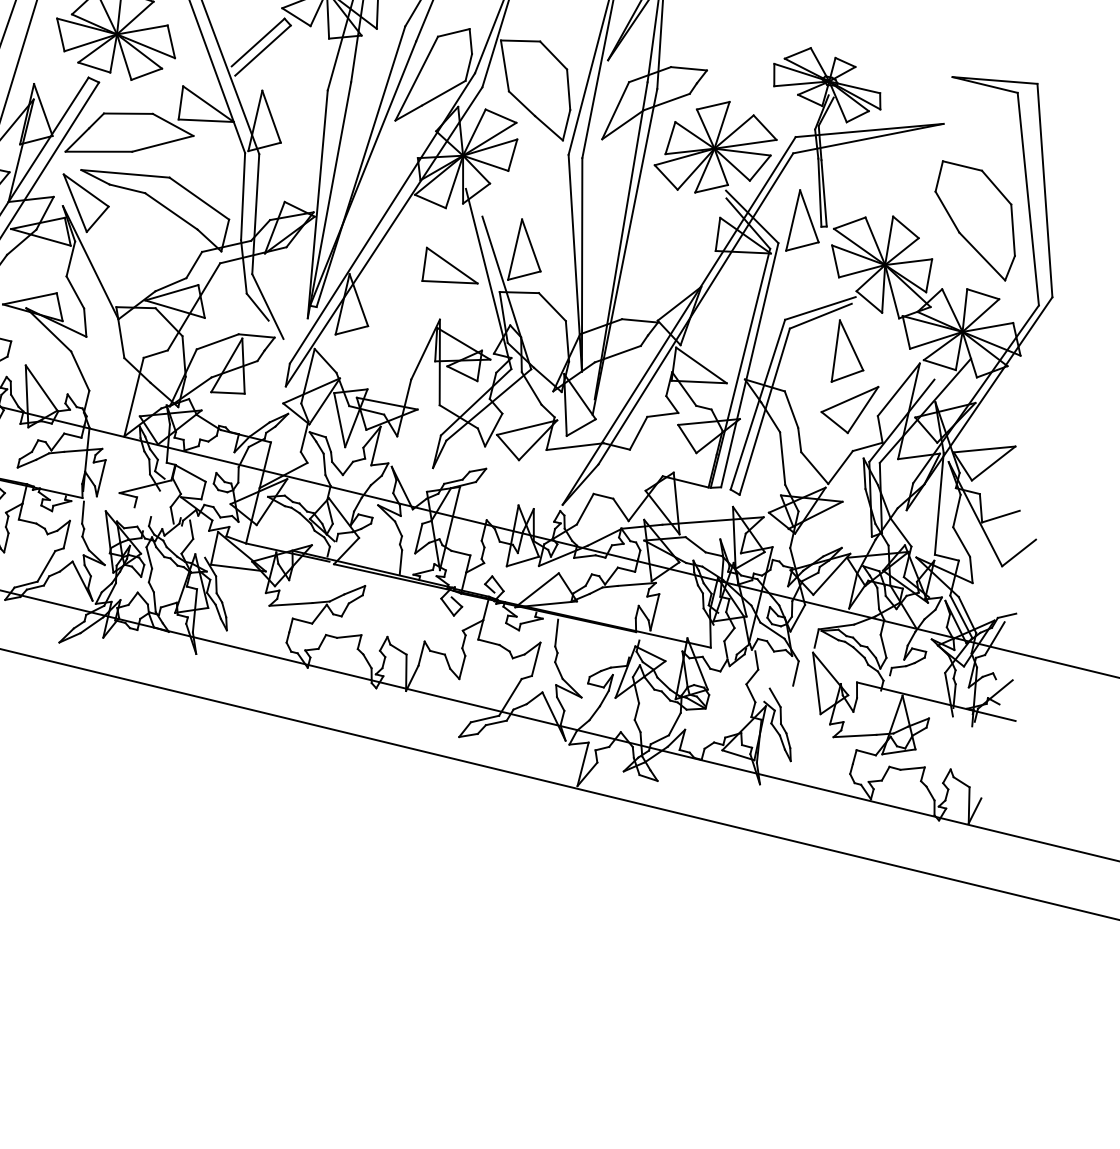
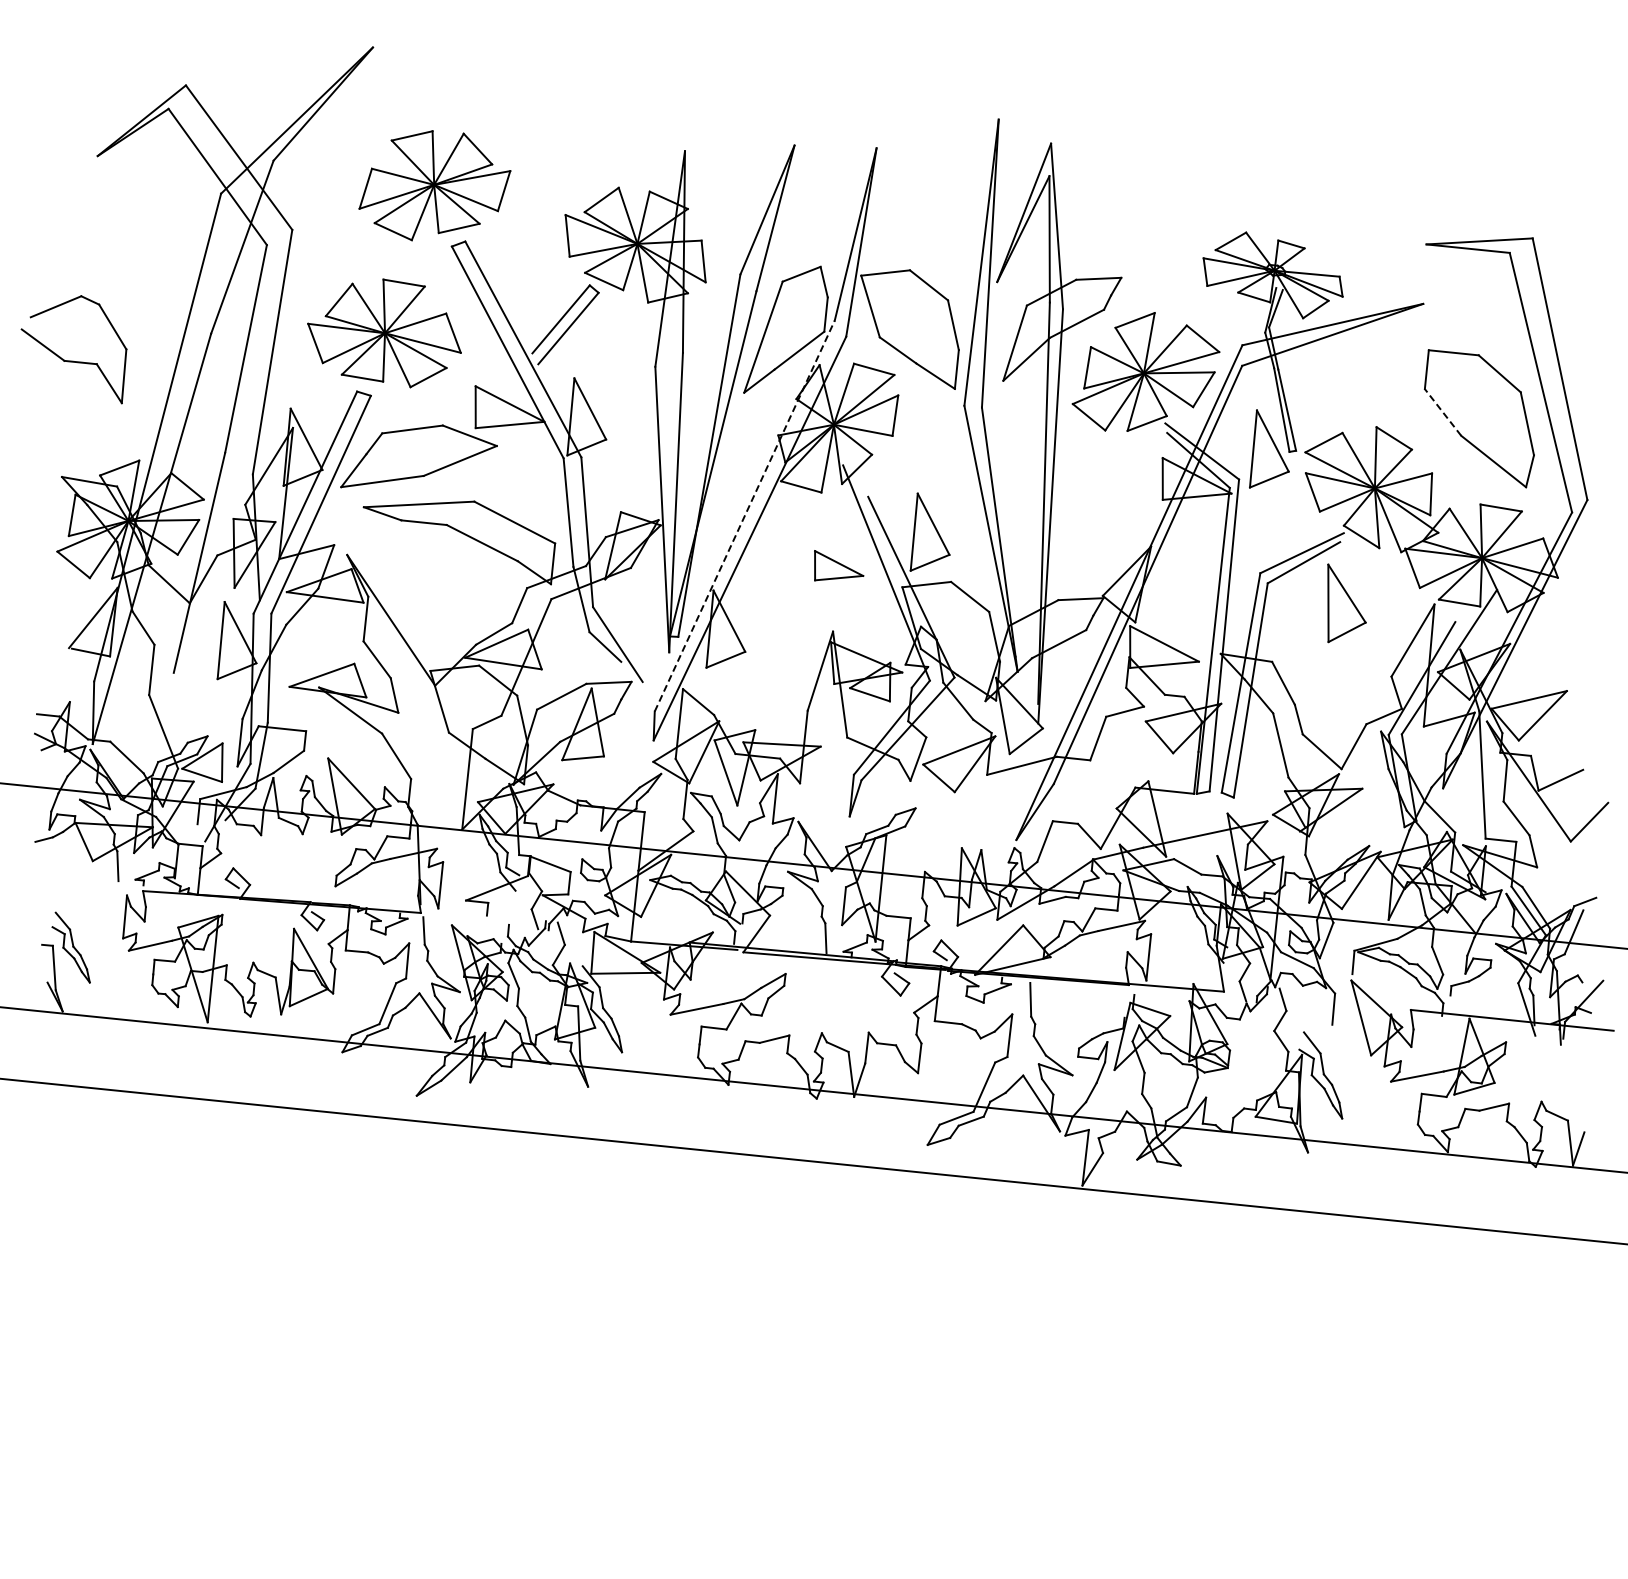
part: (83, 203) -> (372, 548), removed
line: (947, 212) -> (1443, 412), solid -> dashed
line: (382, 217) -> (744, 515), solid -> dashed
part: (451, 267) -> (838, 565), size x0.7
part: (849, 407) -> (1354, 671), removed

